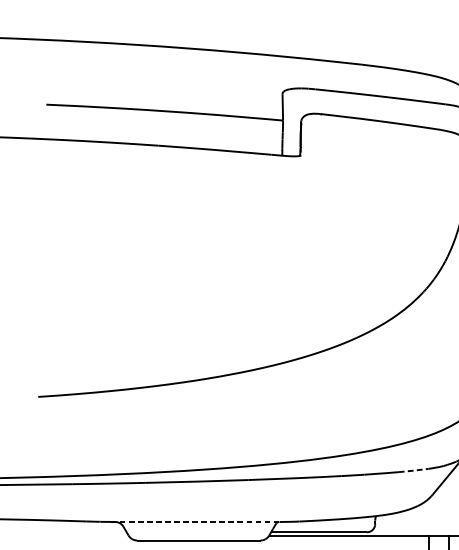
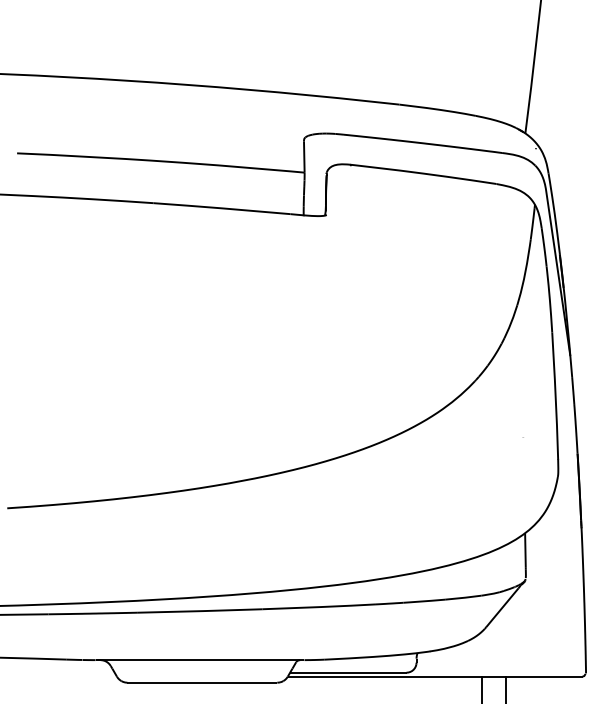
line: (414, 470) -> (464, 597), dashed -> solid
line: (194, 522) -> (197, 660), dashed -> solid

